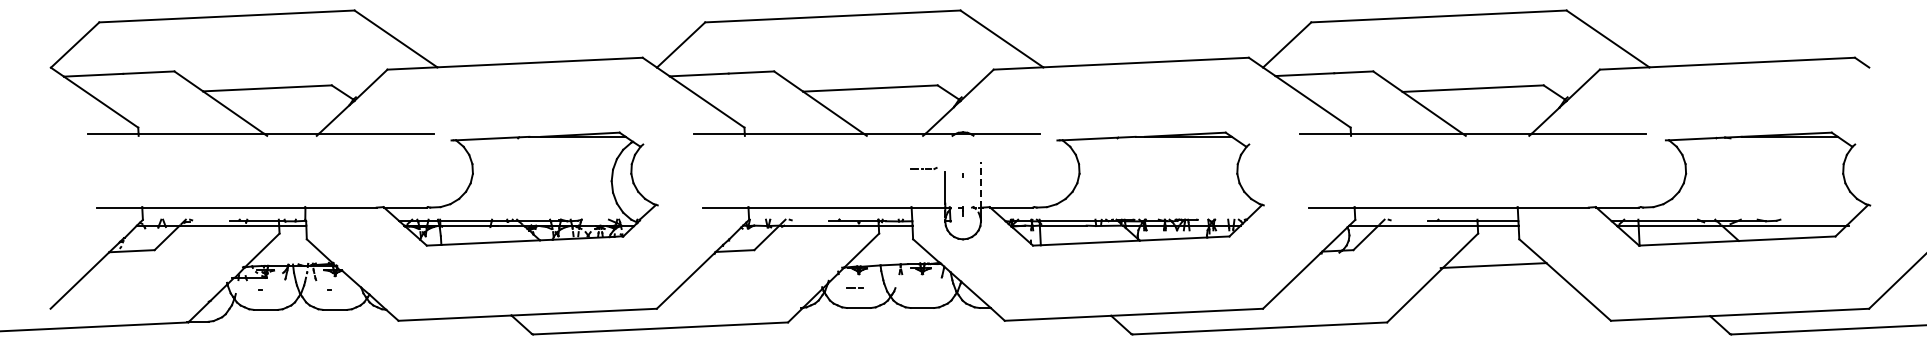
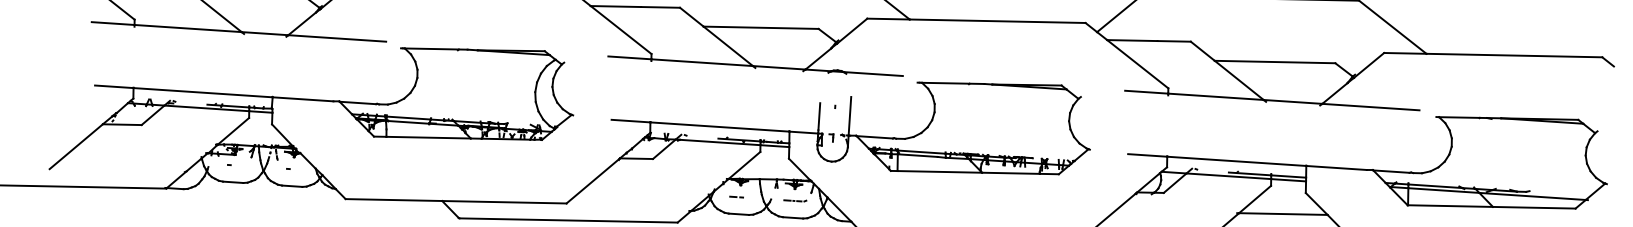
part: (923, 168) -> (795, 200), moved
line: (980, 184) -> (849, 115), dashed -> solid

